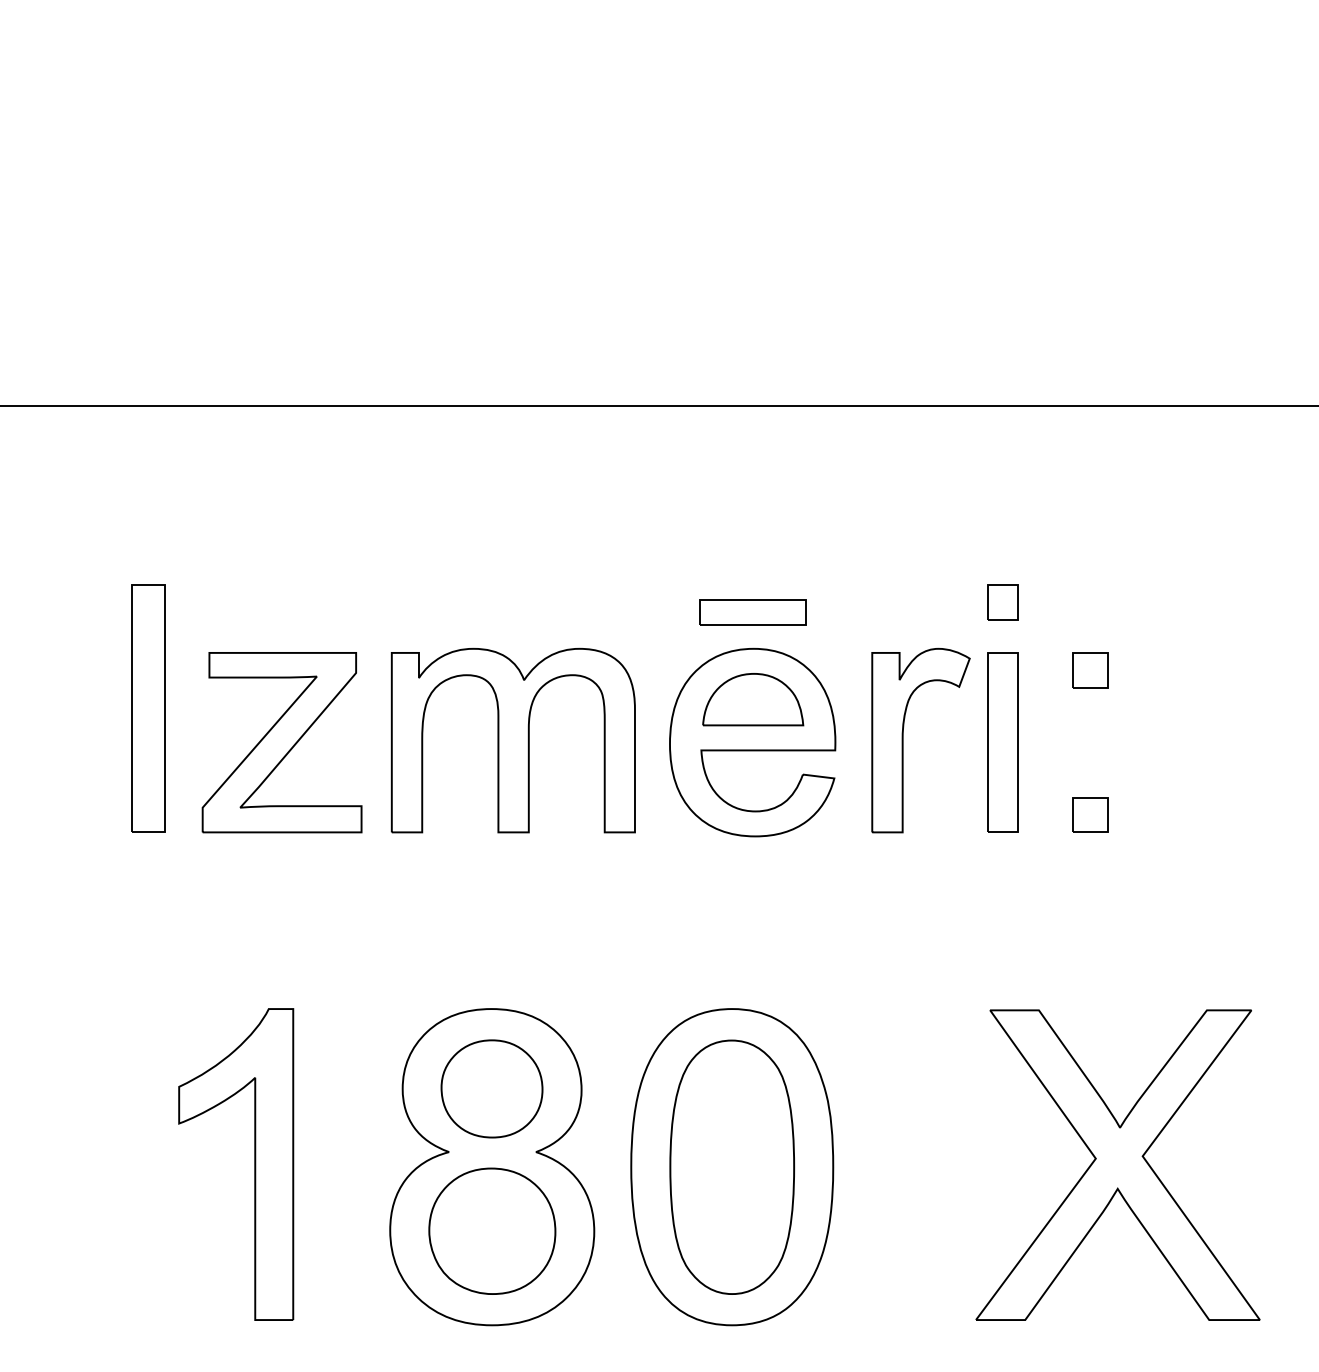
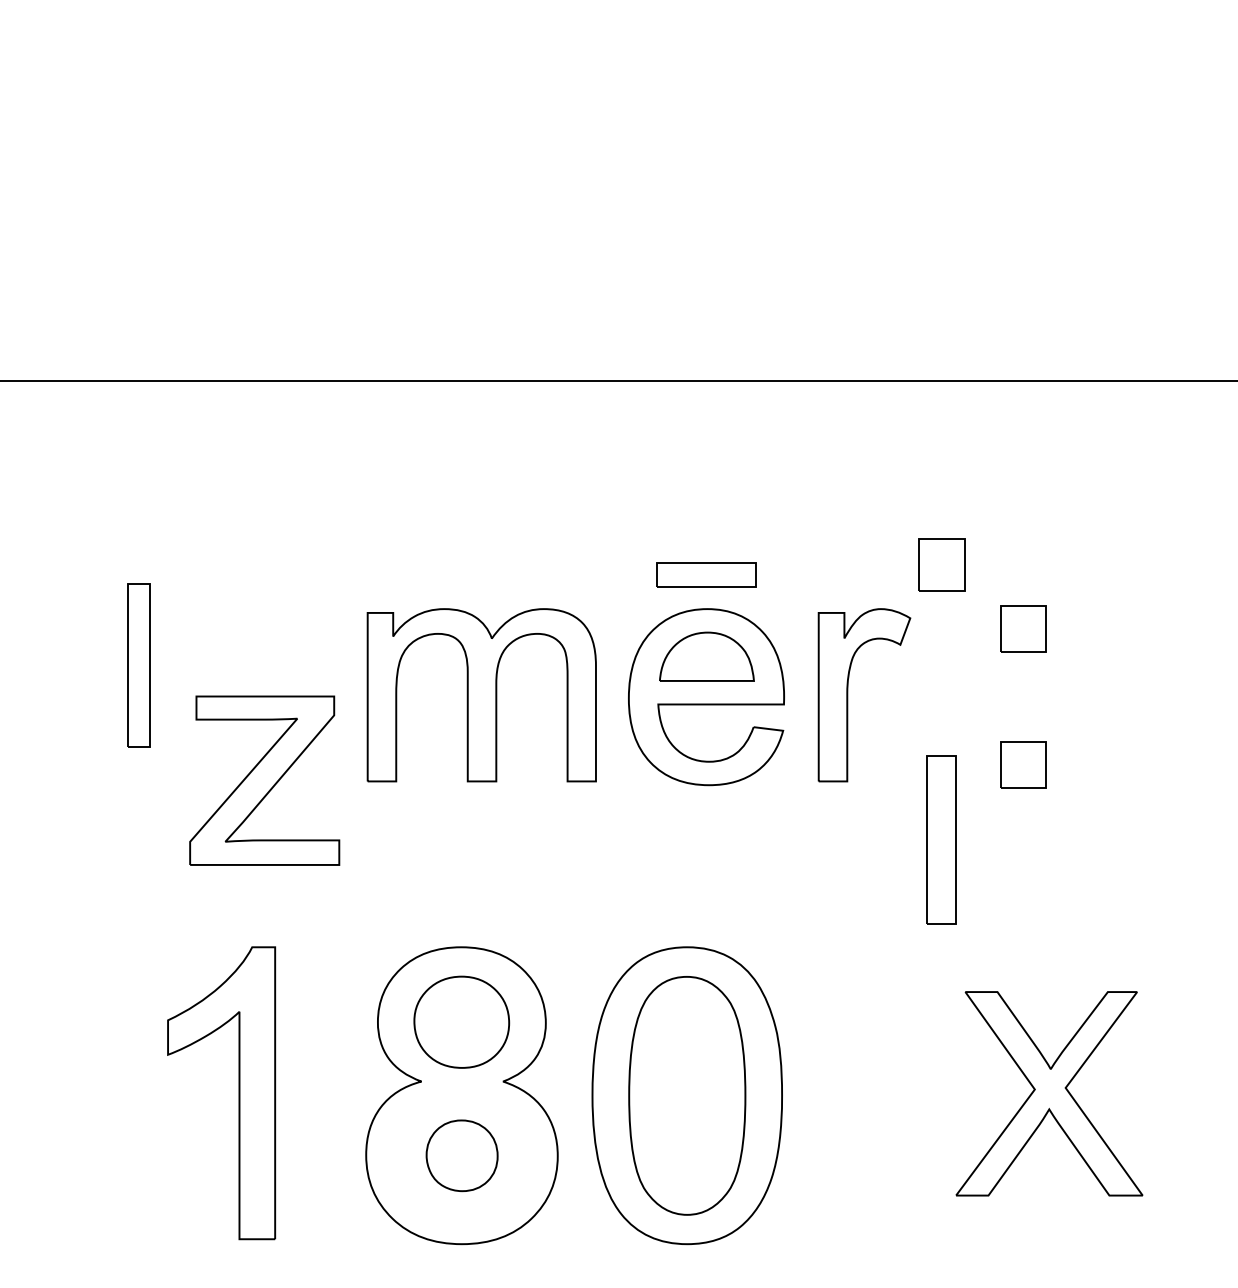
part: (1002, 602) -> (941, 565), size x1.6
part: (1090, 670) -> (1023, 629), size x1.4
part: (148, 708) -> (139, 665), size x0.7
part: (281, 742) -> (264, 780), moved
part: (1002, 742) -> (941, 839), moved
part: (1090, 814) -> (1023, 764), size x1.4
part: (1117, 1164) -> (1048, 1093), size x0.7
part: (492, 1230) -> (462, 1155), size x0.6

